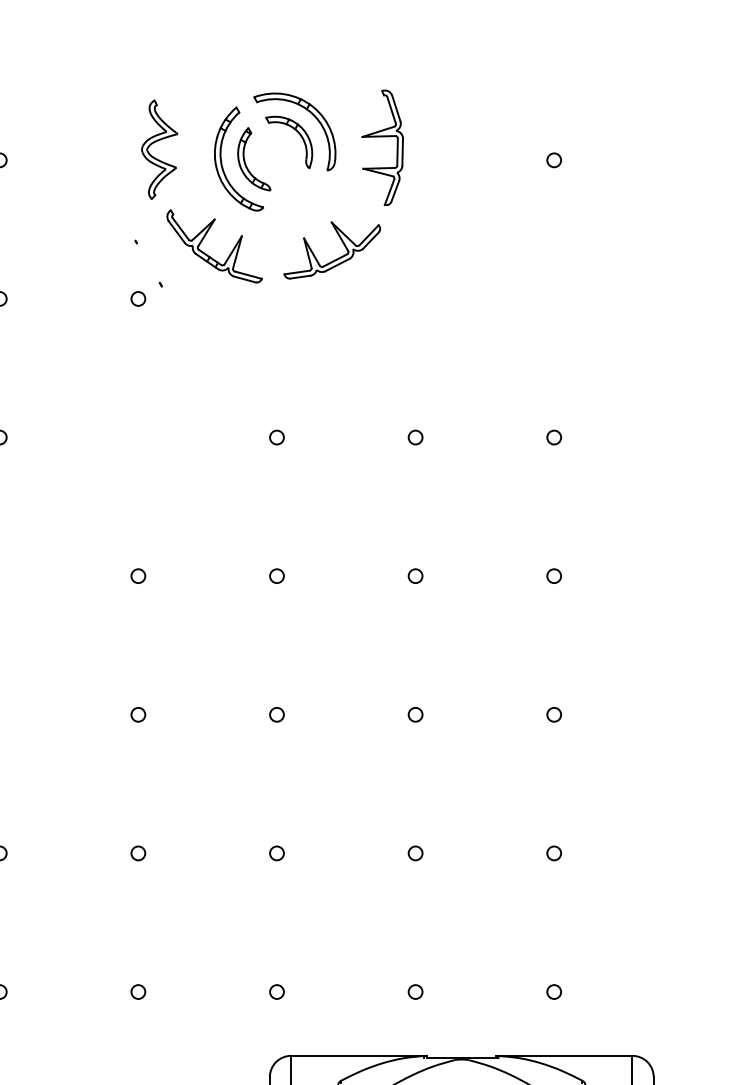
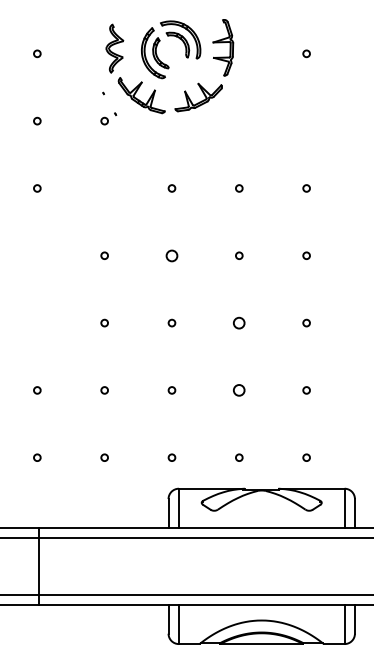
circle: (275, 575) -> (171, 255), size x1.6
circle: (415, 713) -> (239, 322), size x1.6
circle: (415, 853) -> (239, 390), size x1.6

